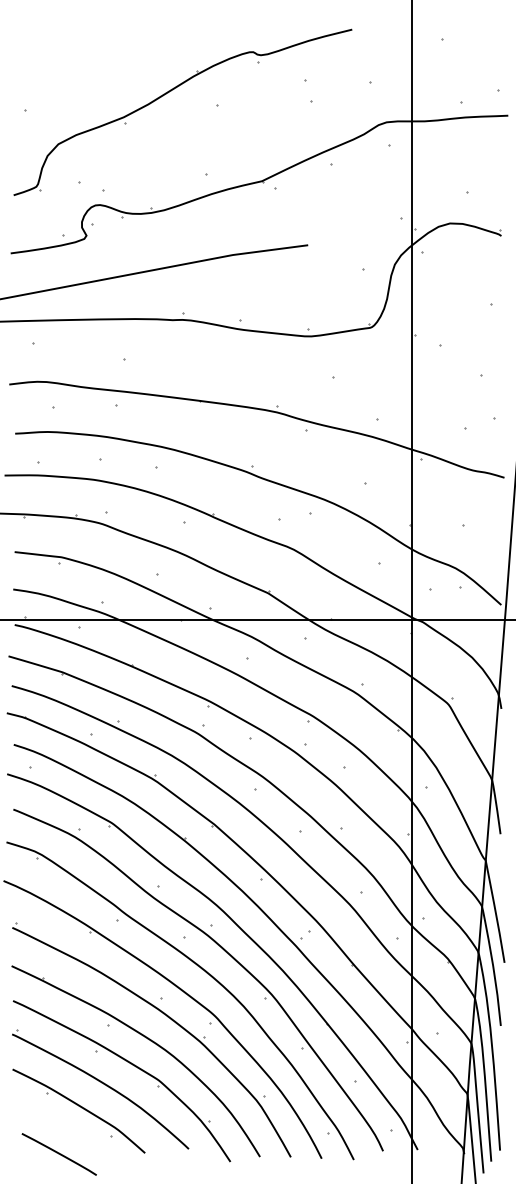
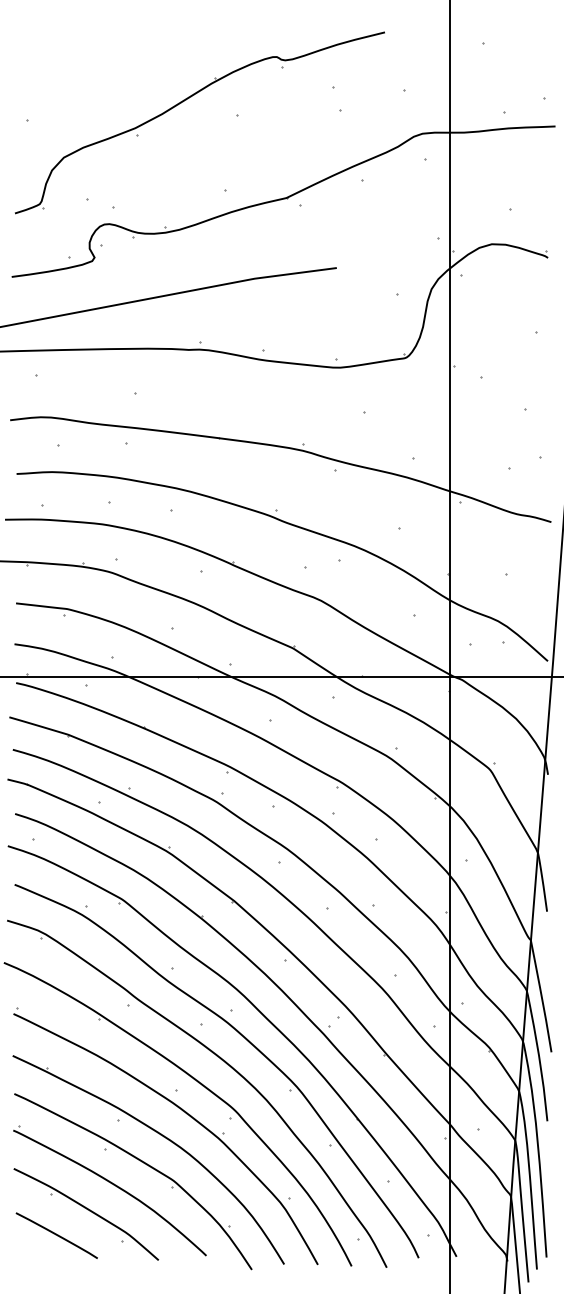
line: (58, 1154) -> (56, 1235), moved

